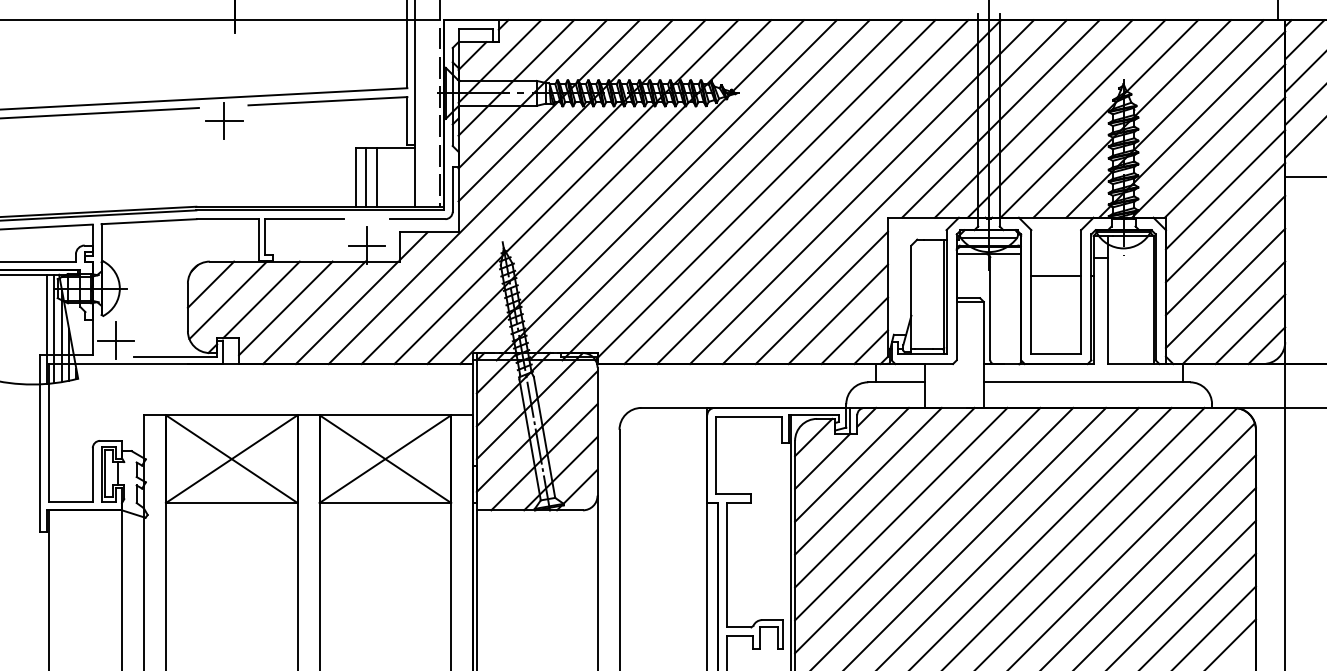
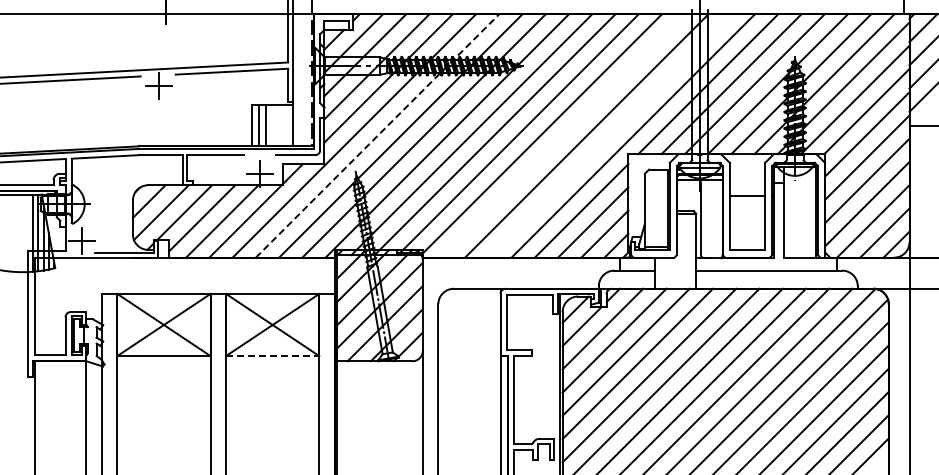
line: (533, 191) -> (377, 135), solid -> dashed
line: (796, 191) -> (563, 135), removed
line: (861, 191) -> (609, 135), removed
line: (385, 503) -> (272, 356), solid -> dashed

